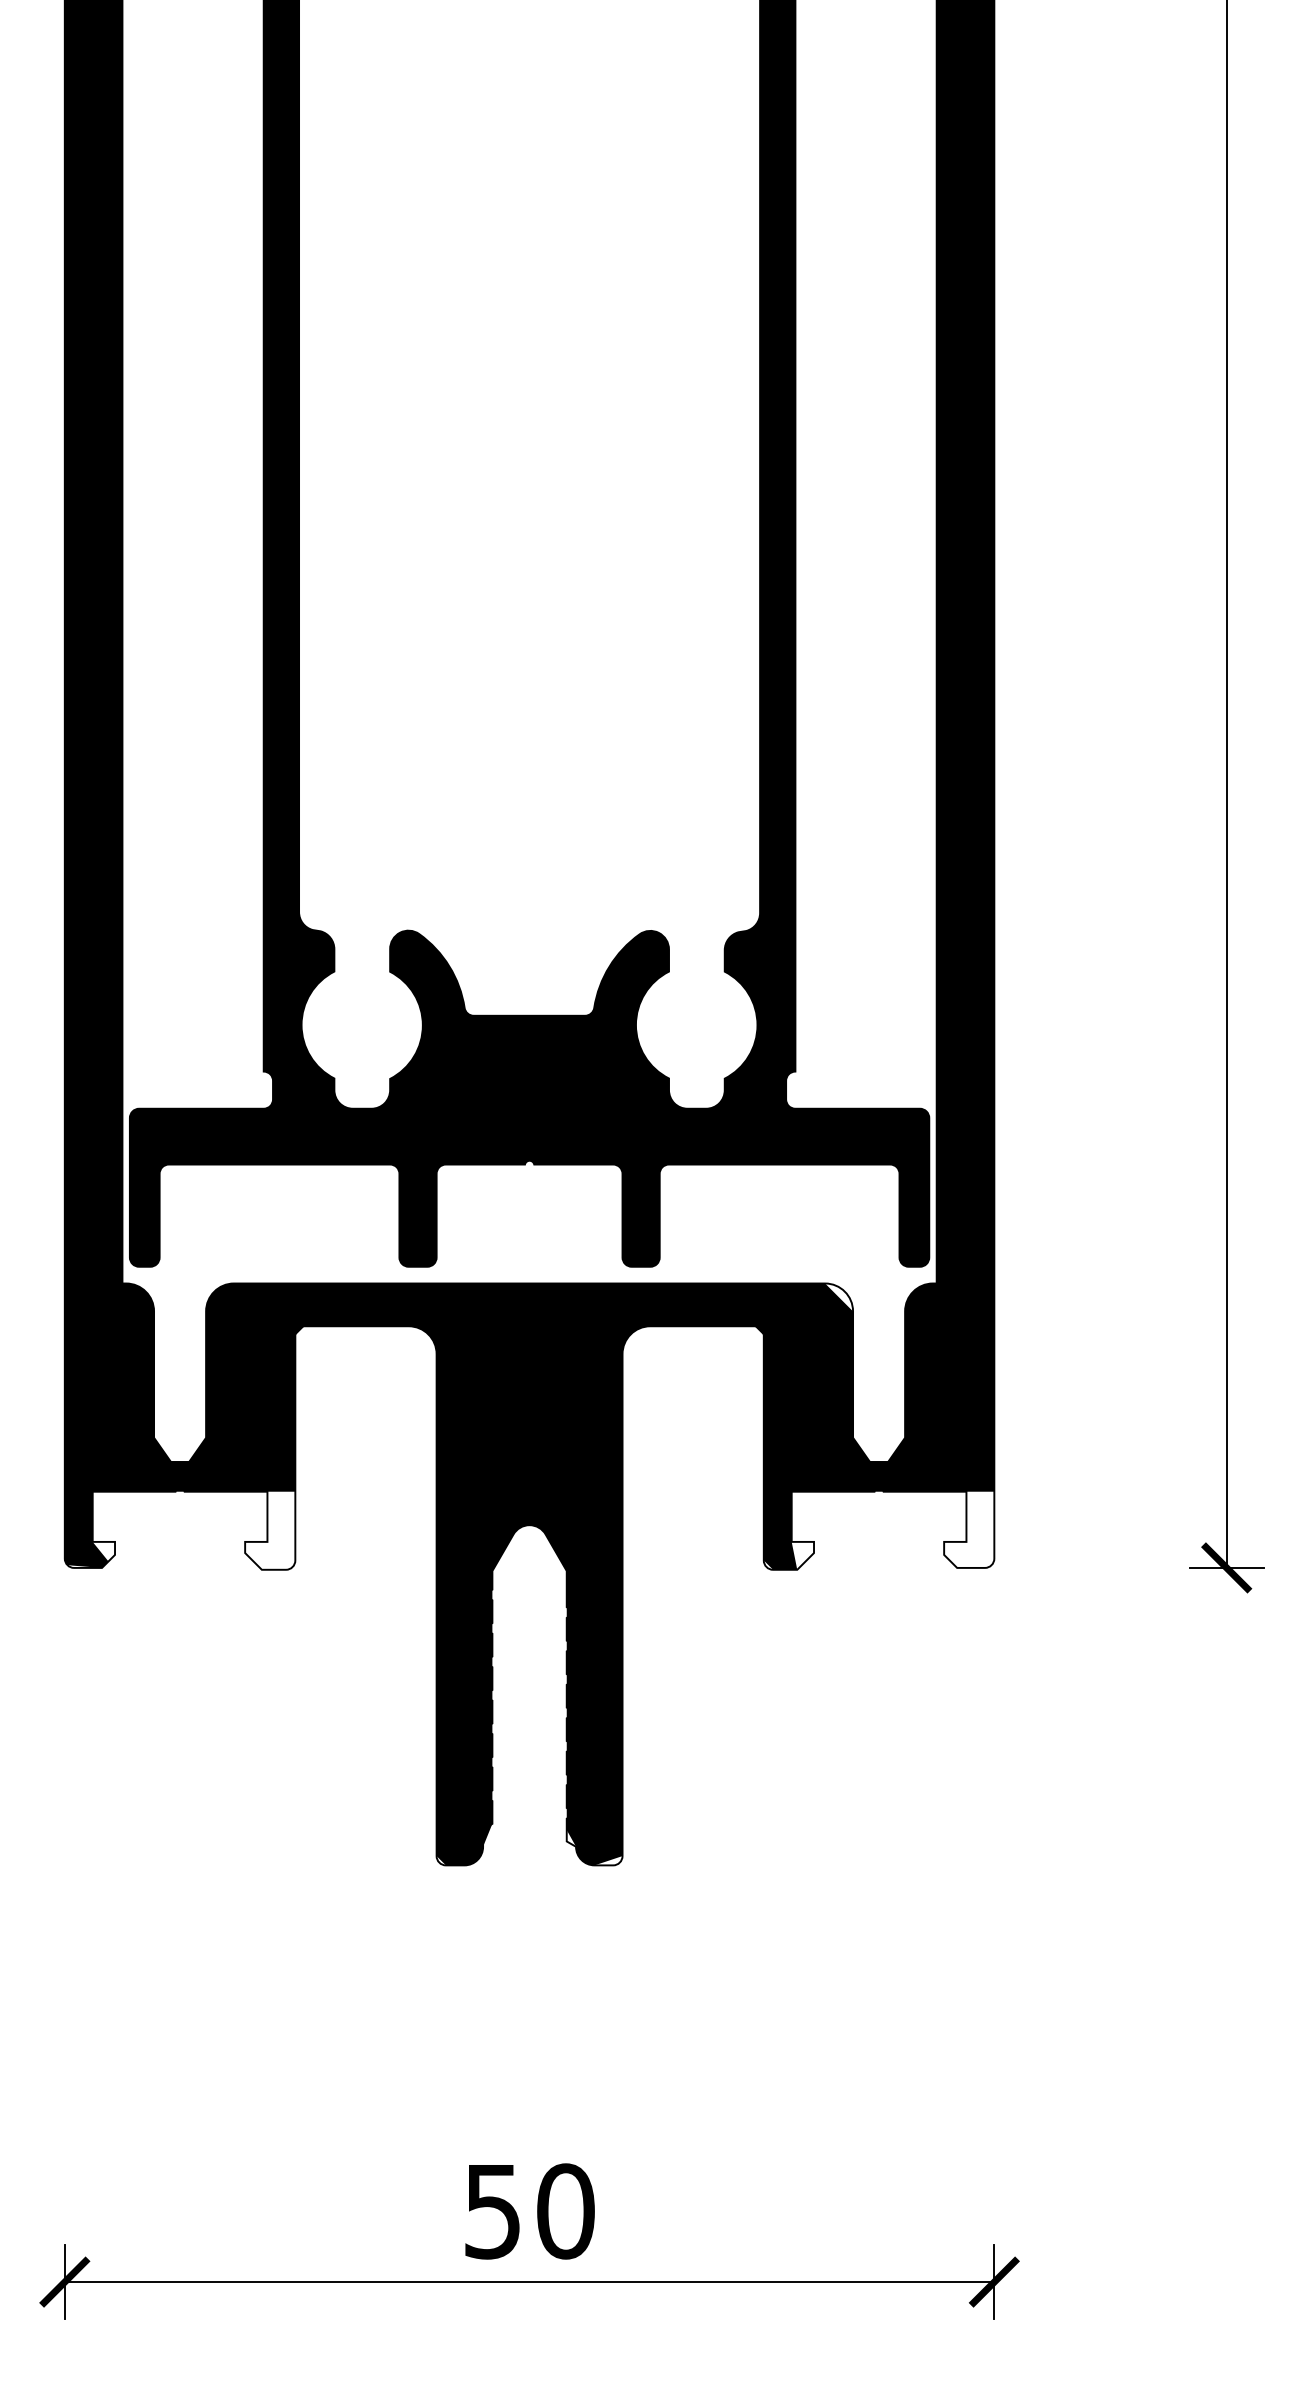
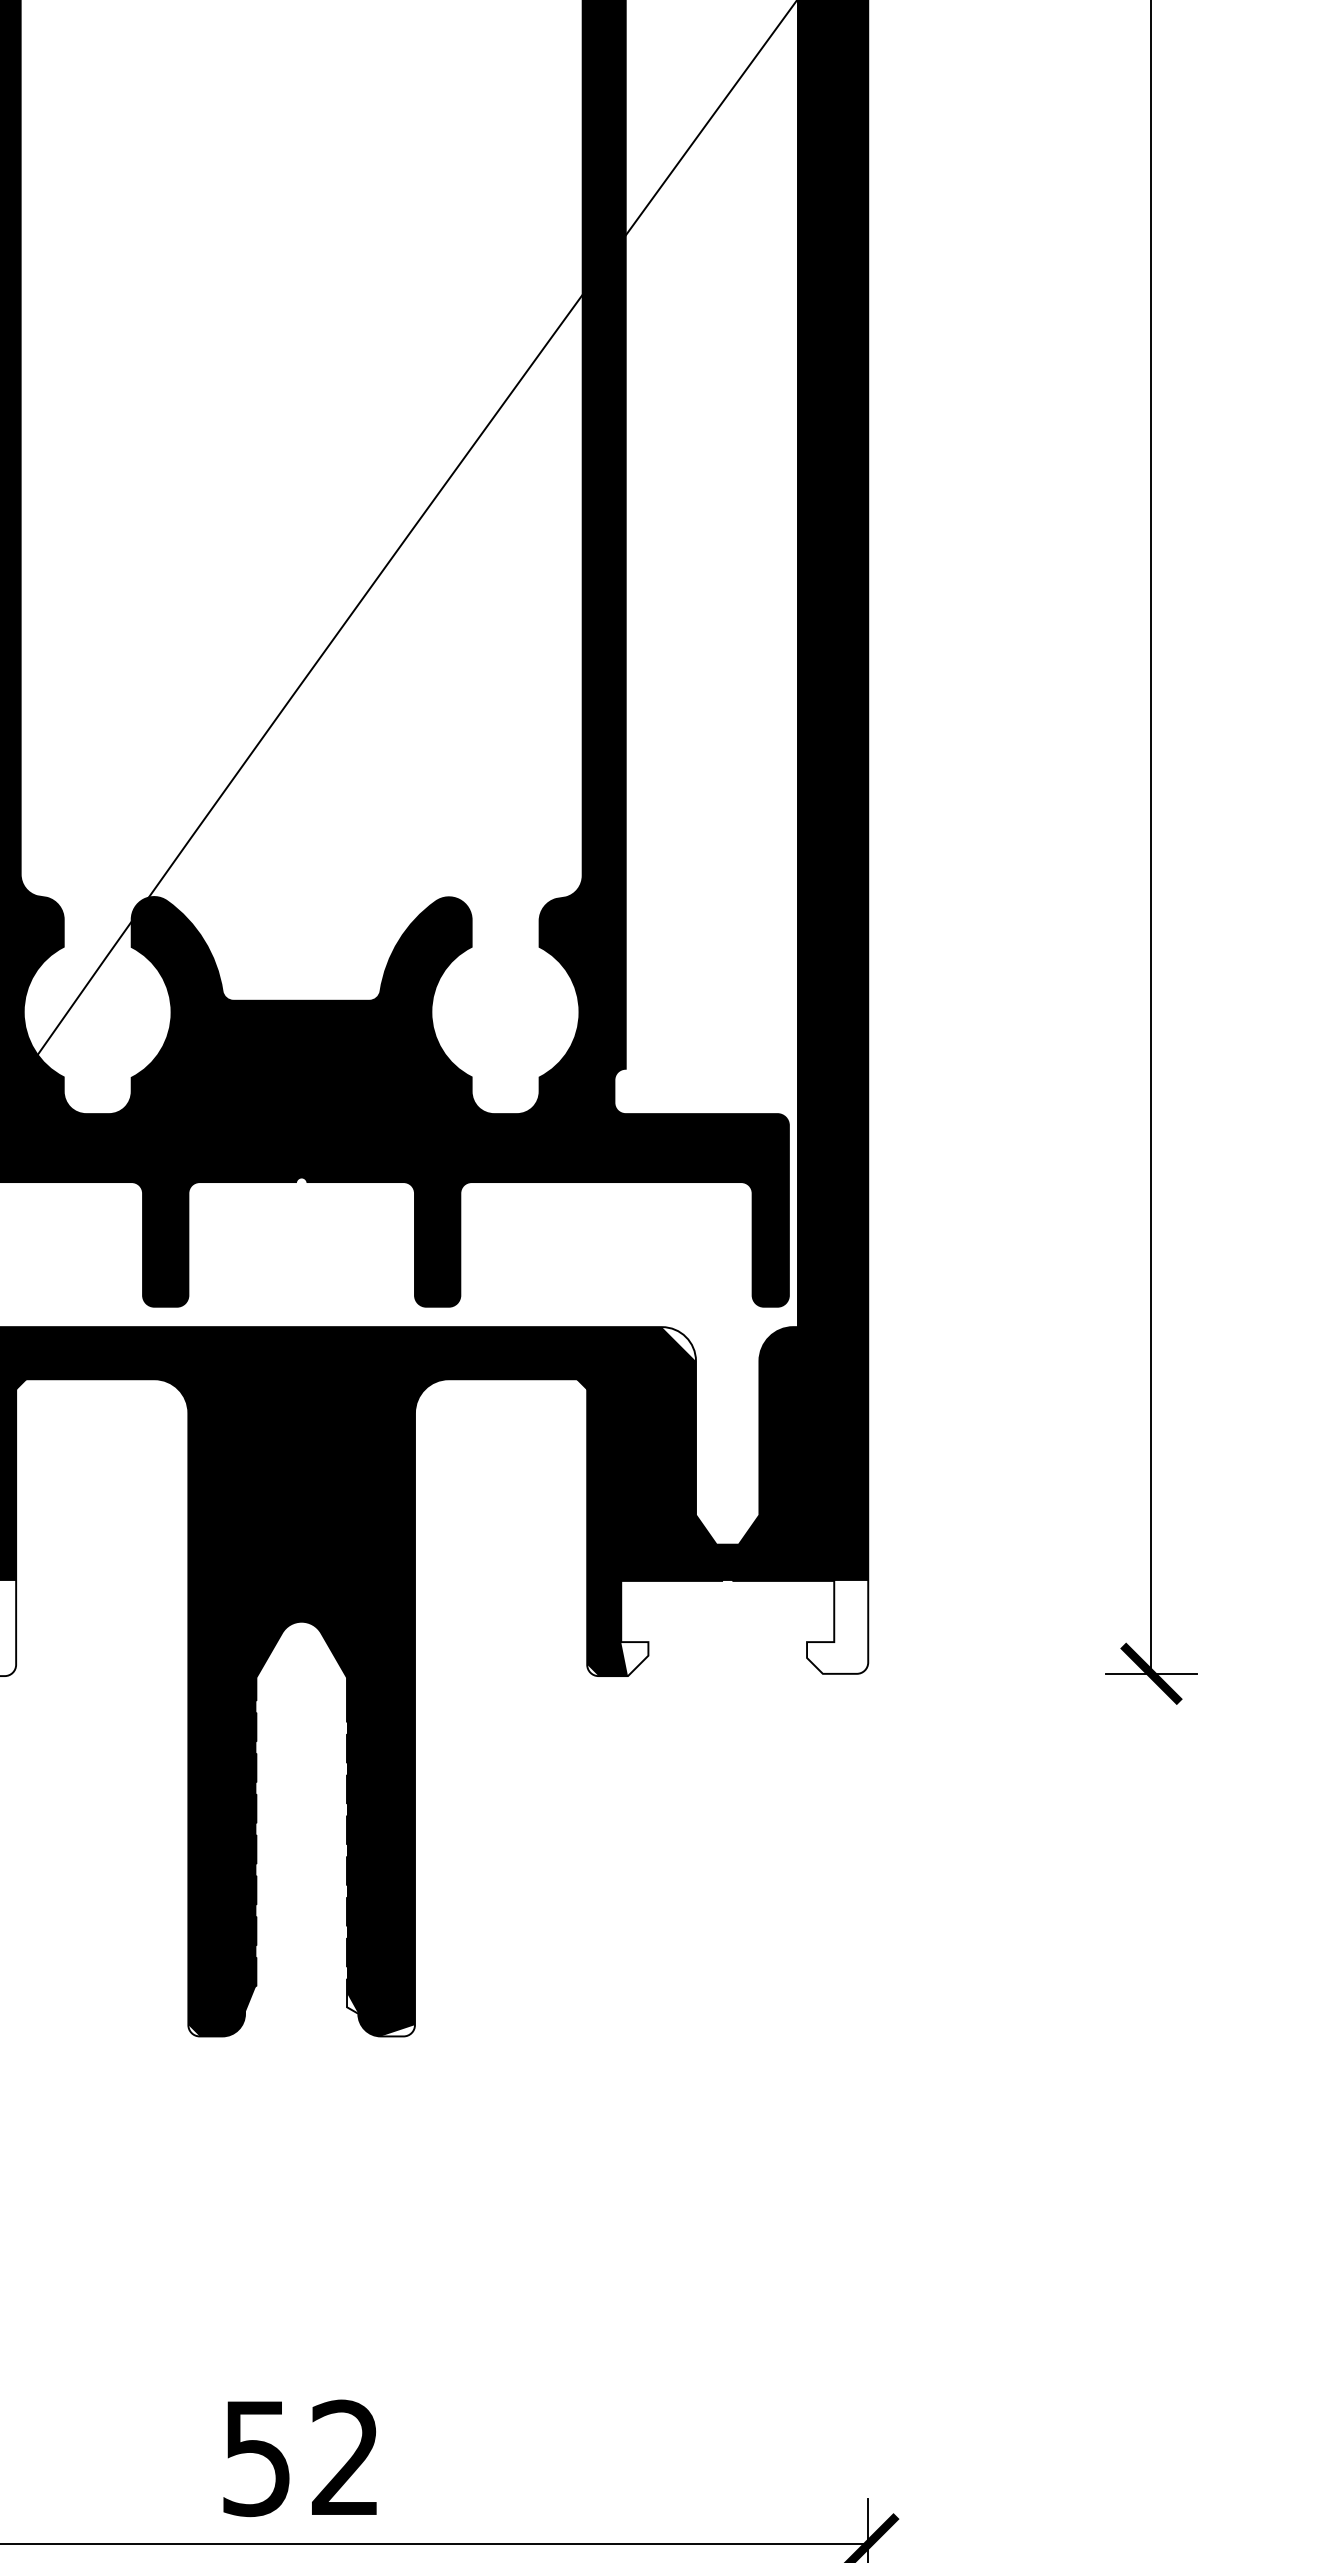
text: (565, 2211) -> (345, 2458), 50 -> 52

